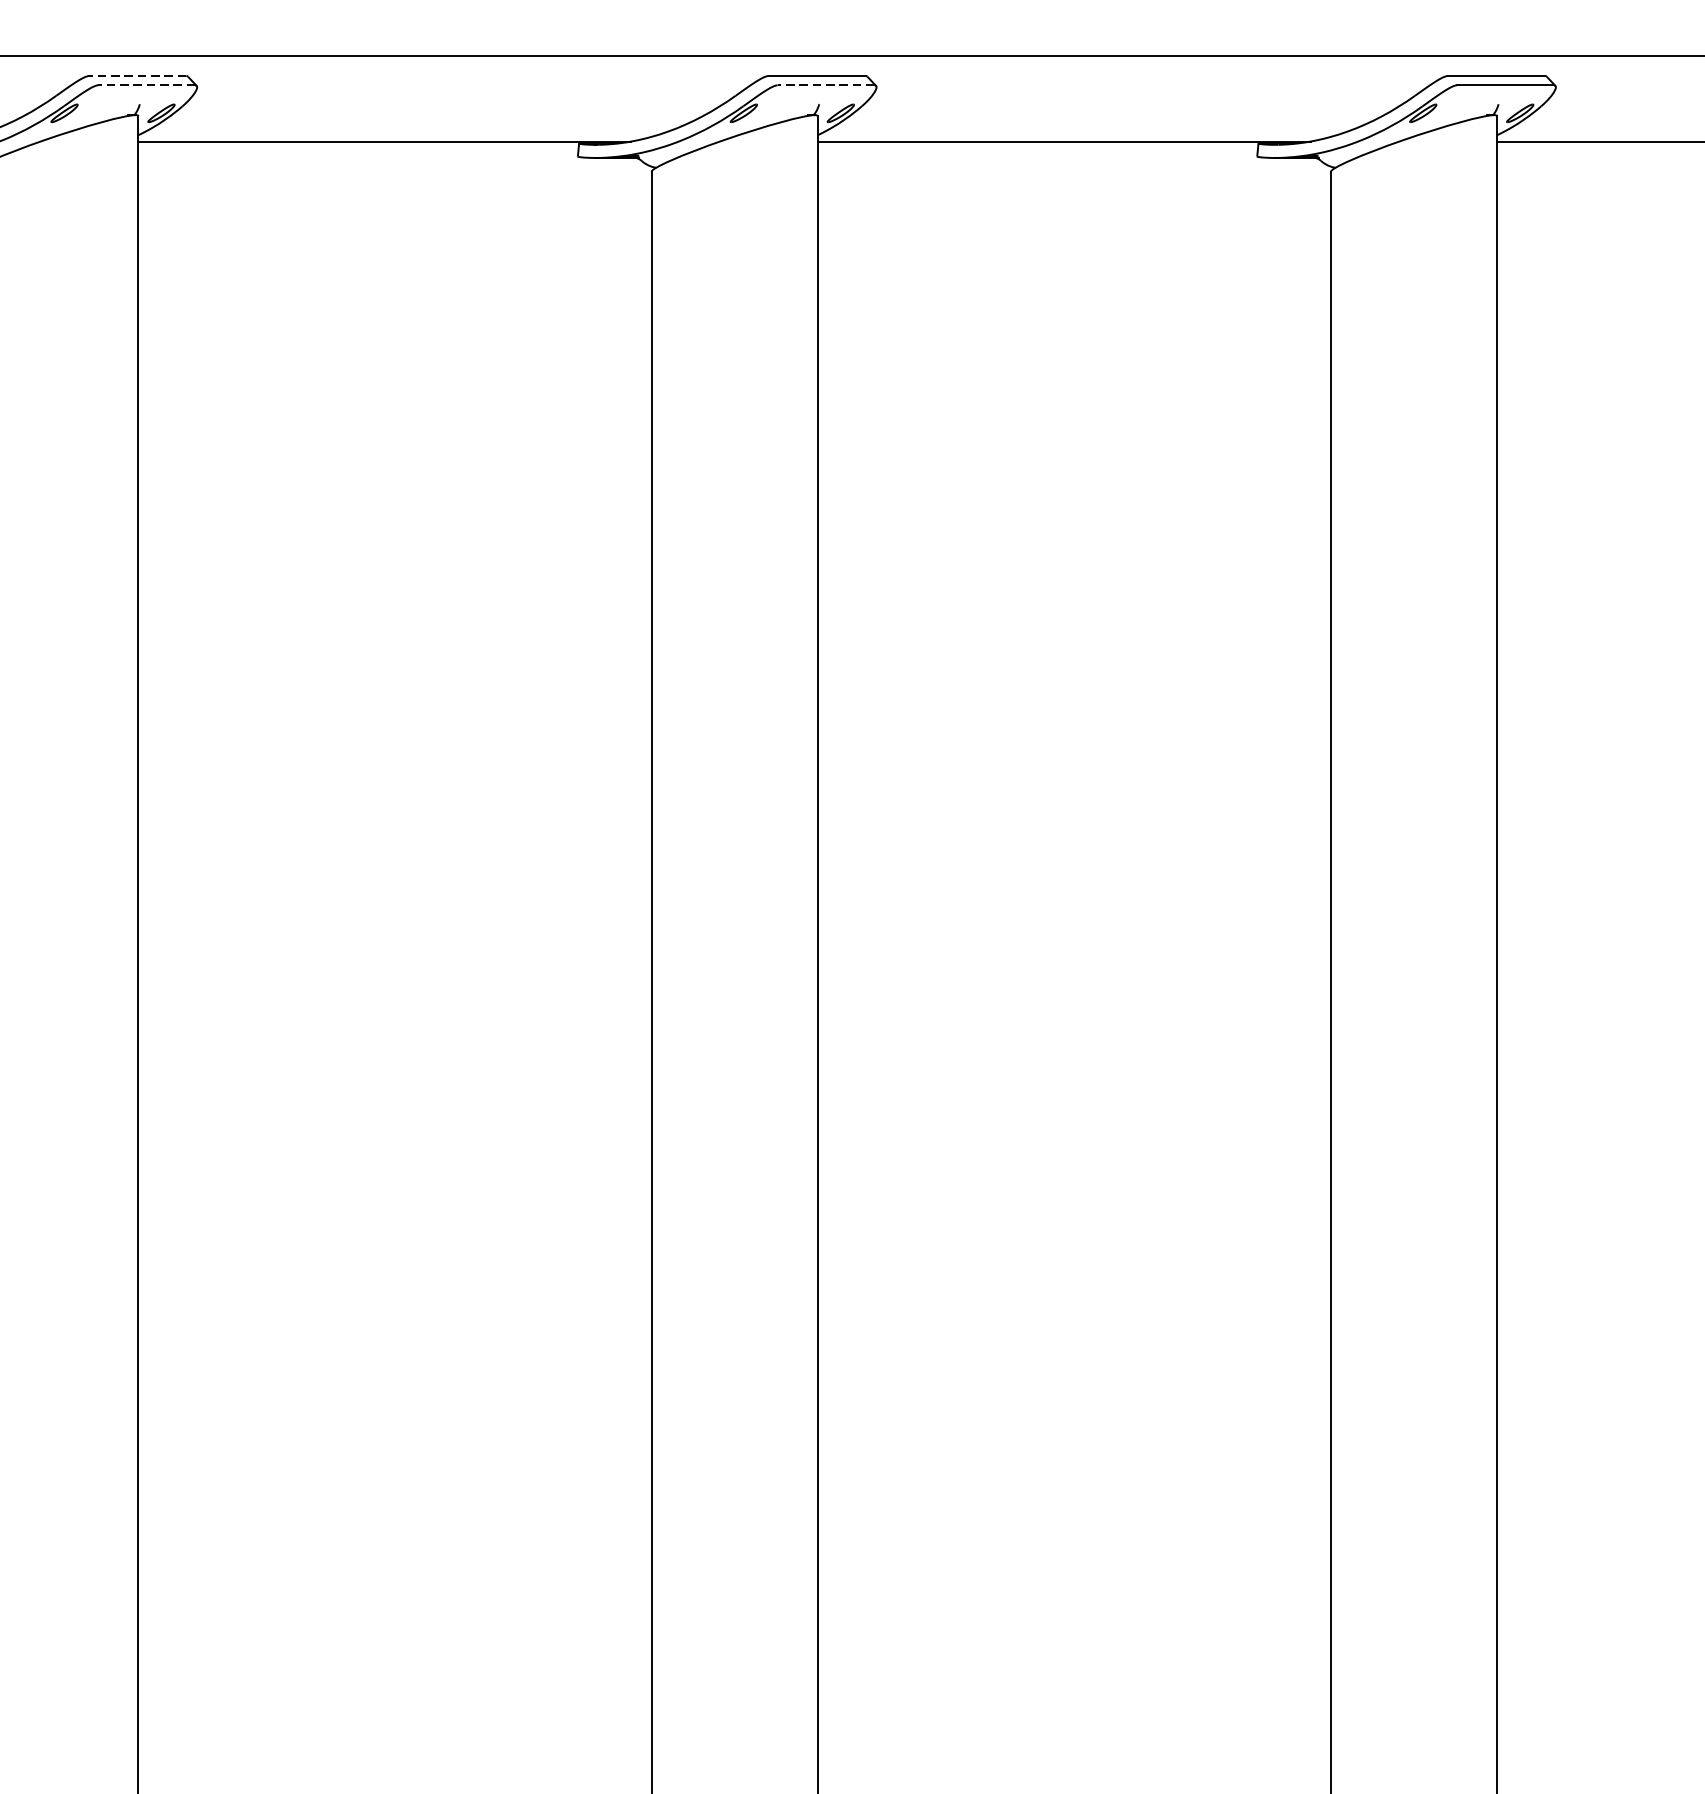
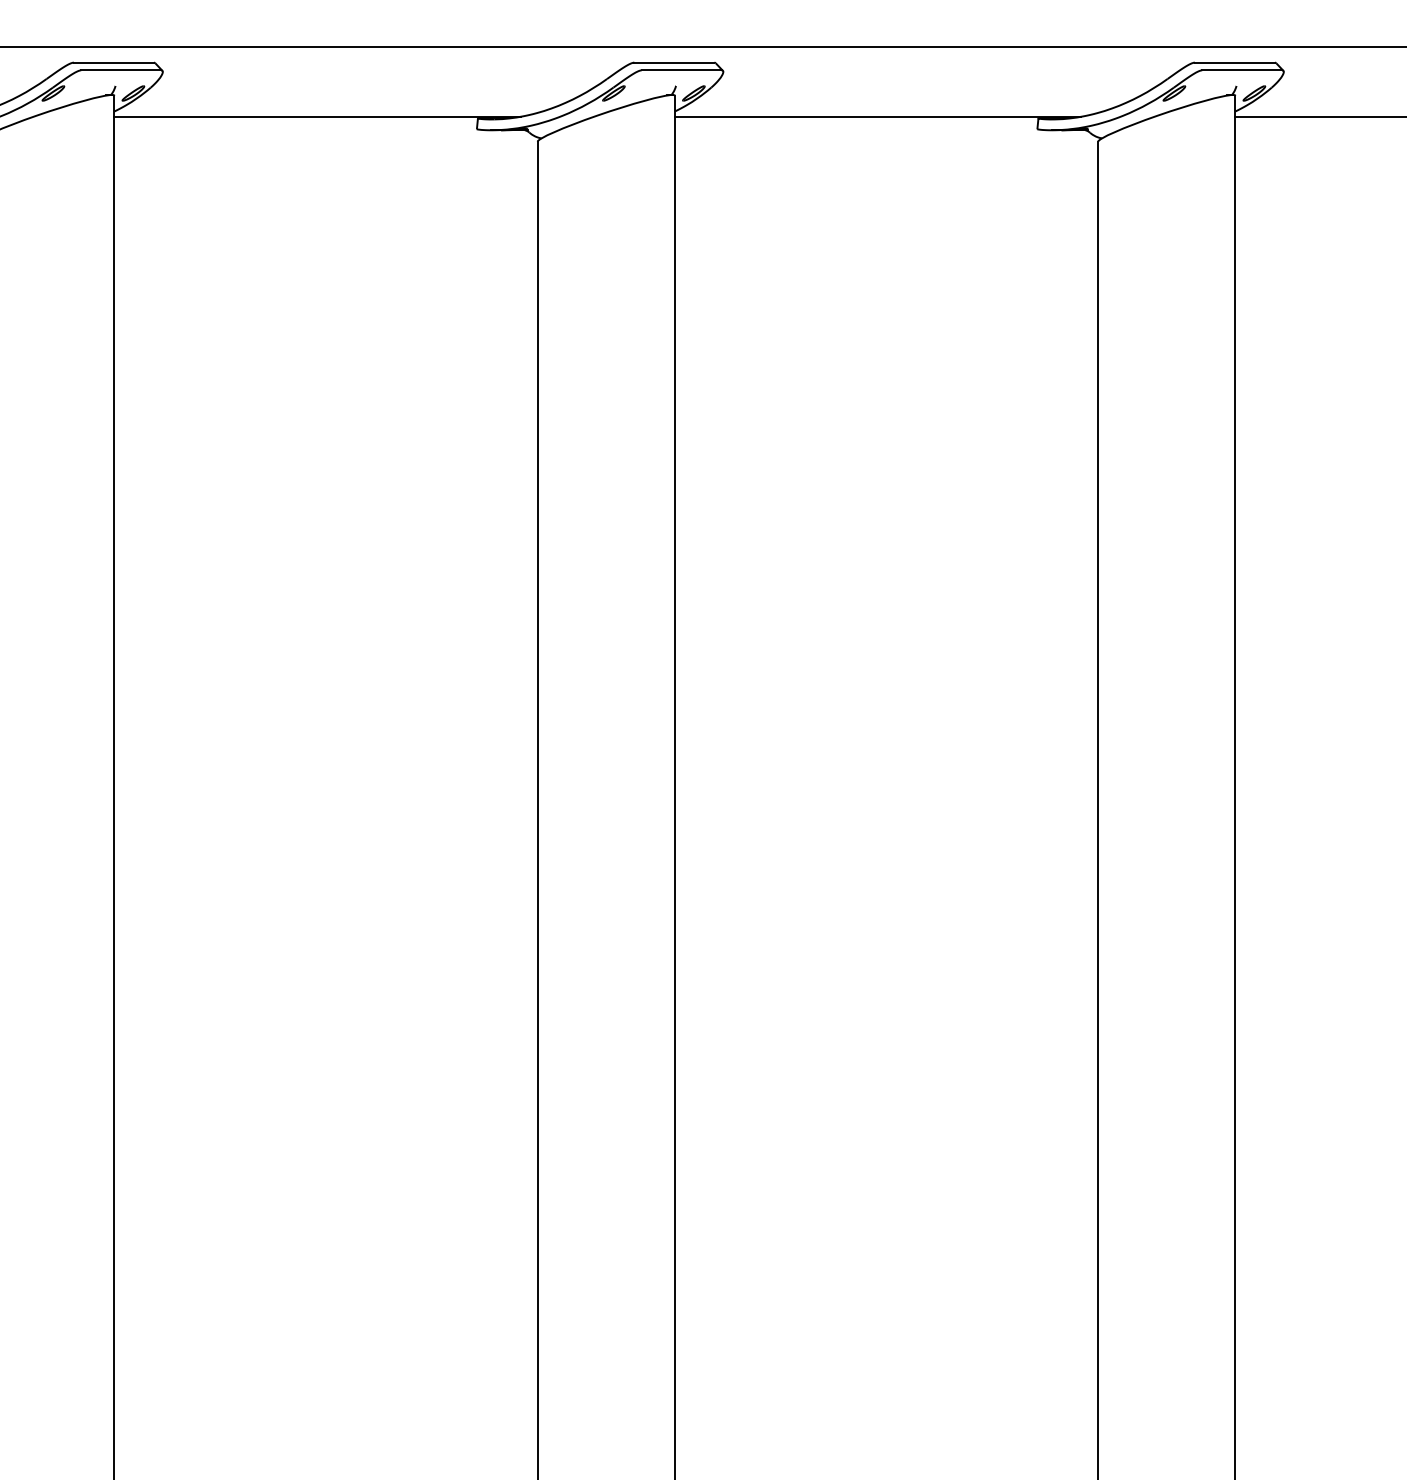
line: (137, 75) -> (113, 62), dashed -> solid
line: (147, 85) -> (121, 70), dashed -> solid
line: (825, 85) -> (681, 70), dashed -> solid

